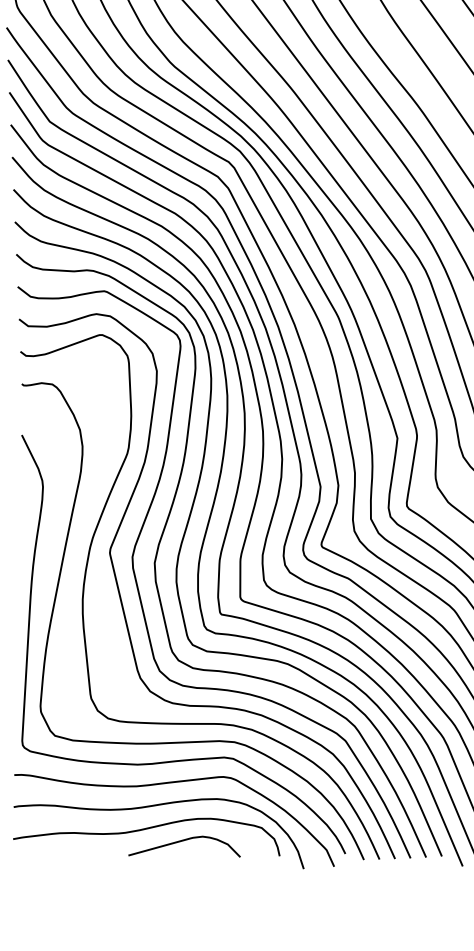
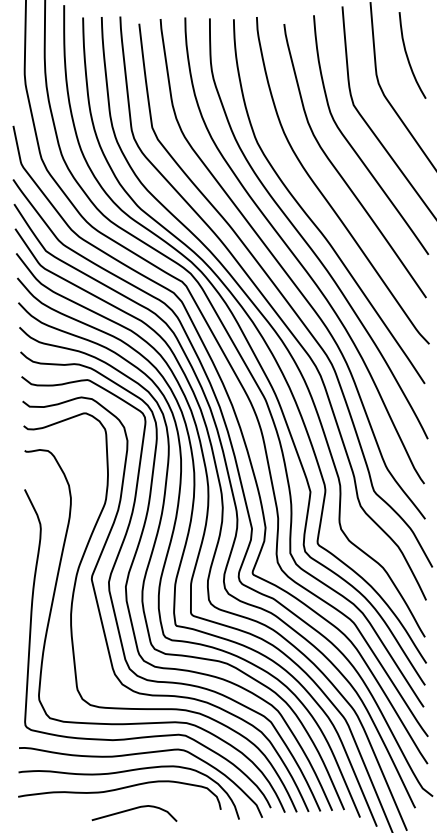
curve: (184, 841) -> (134, 809), moved

